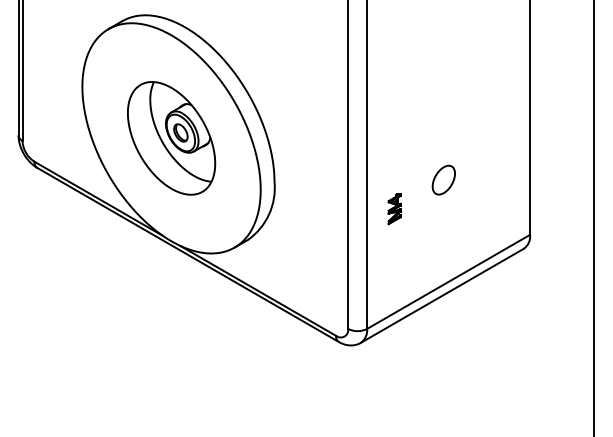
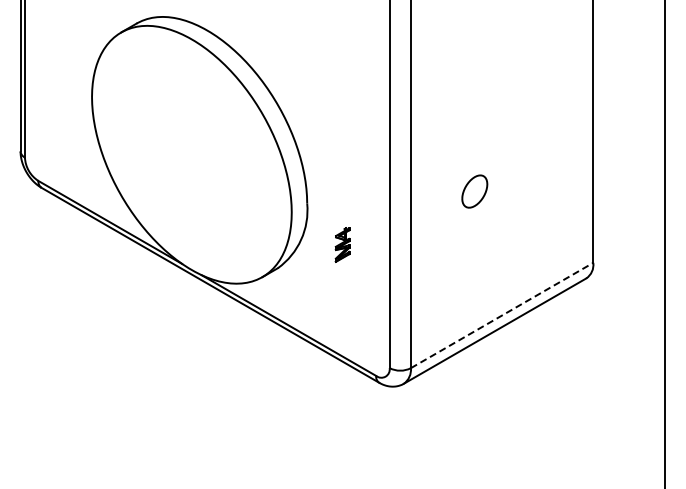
part: (171, 138) -> (191, 154), removed
part: (443, 180) -> (474, 191), moved
part: (394, 208) -> (342, 244), moved
line: (448, 281) -> (502, 315), solid -> dashed

